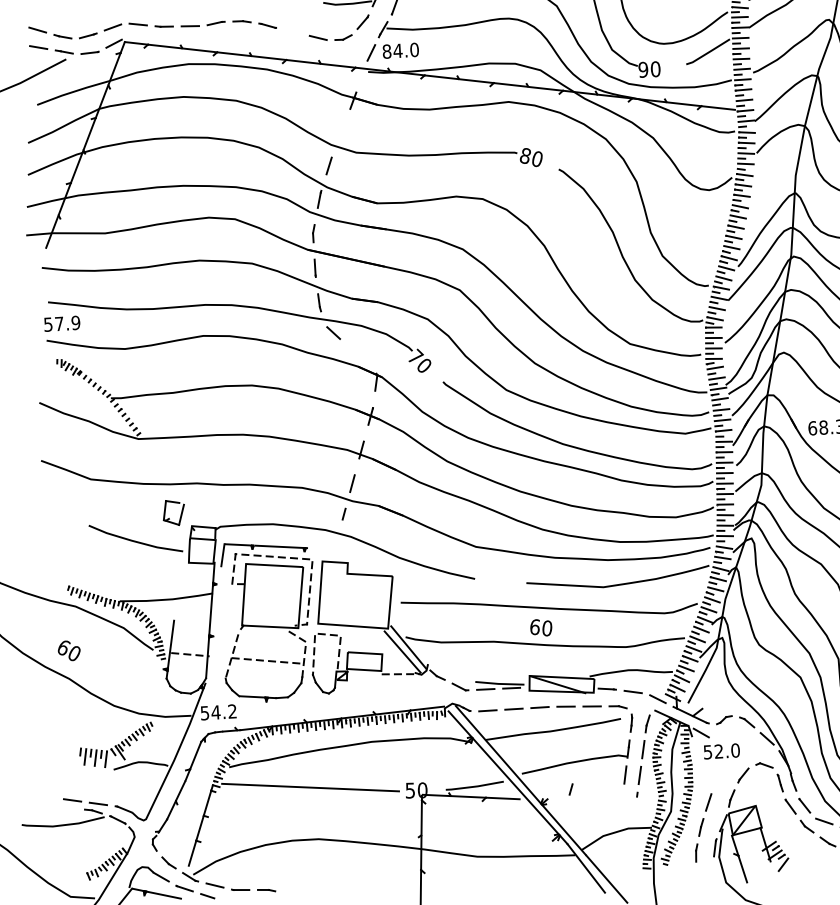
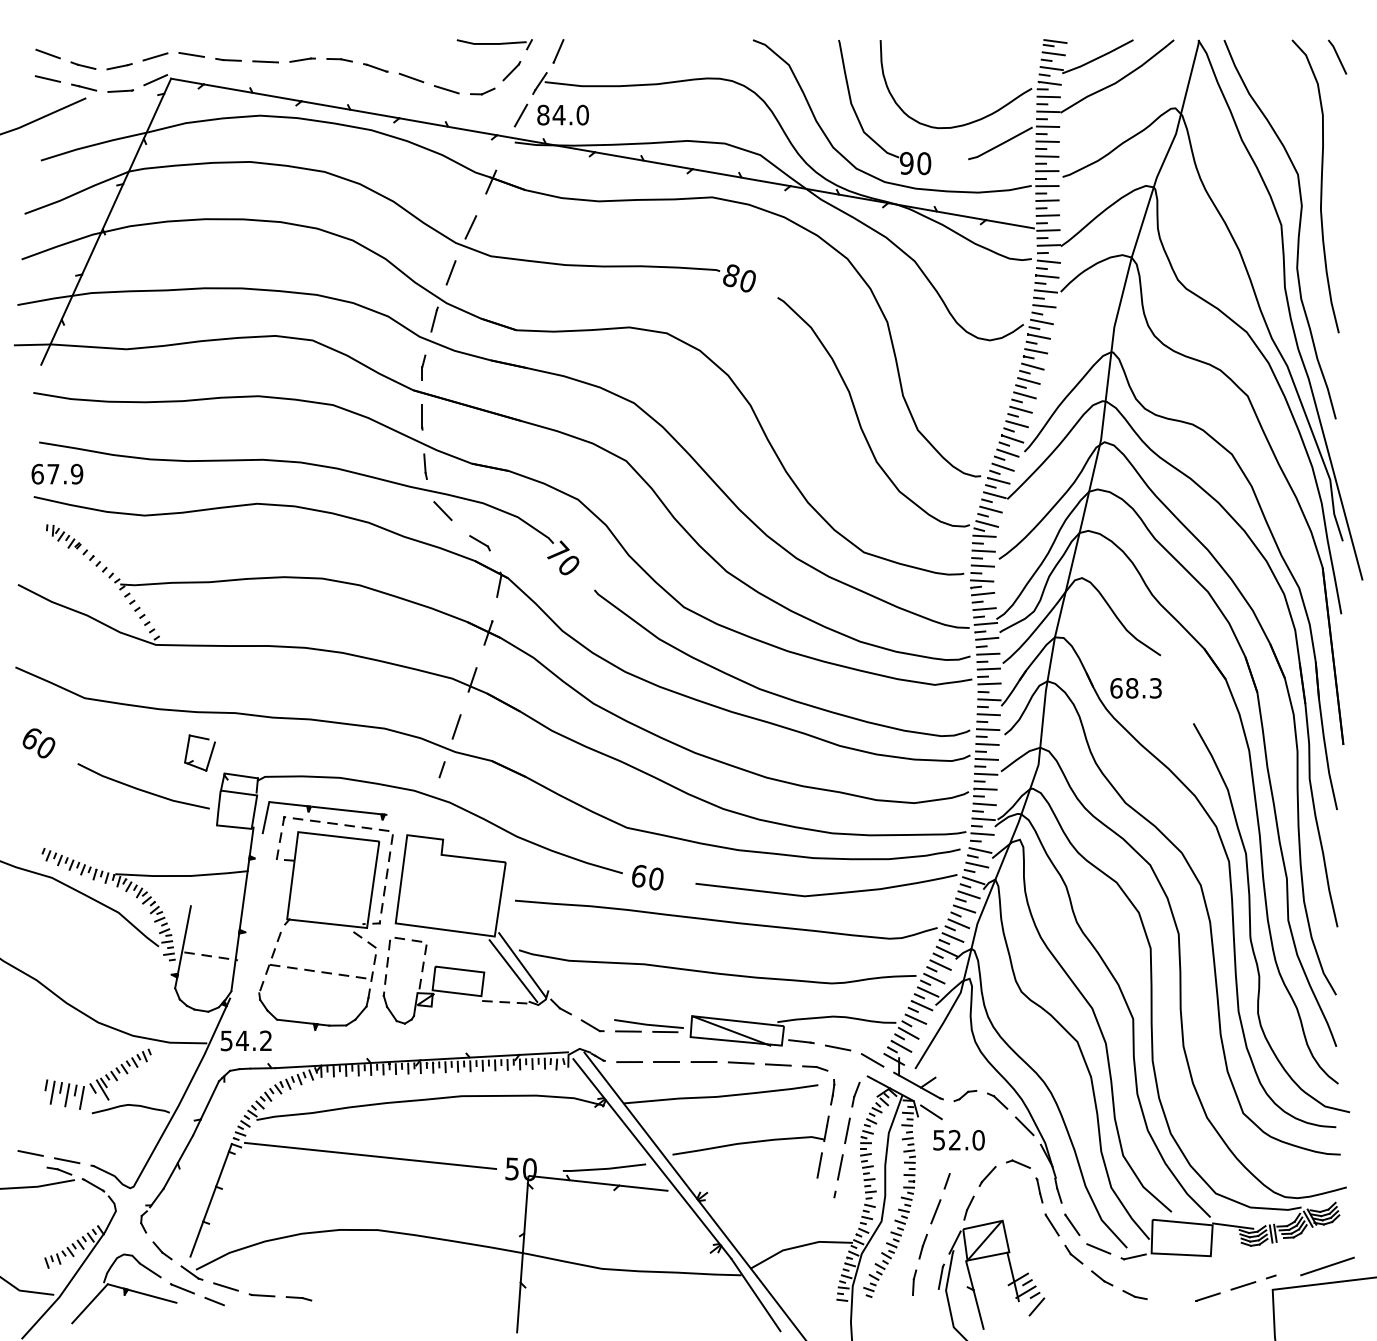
line: (293, 30) -> (411, 77), added
line: (340, 133) -> (470, 227), added
text: (48, 324) -> (37, 473), 57.9 -> 67.9
part: (360, 354) -> (479, 543), added
text: (541, 627) -> (647, 877), moved
text: (68, 650) -> (38, 743), moved
line: (570, 789) -> (946, 1181), moved

